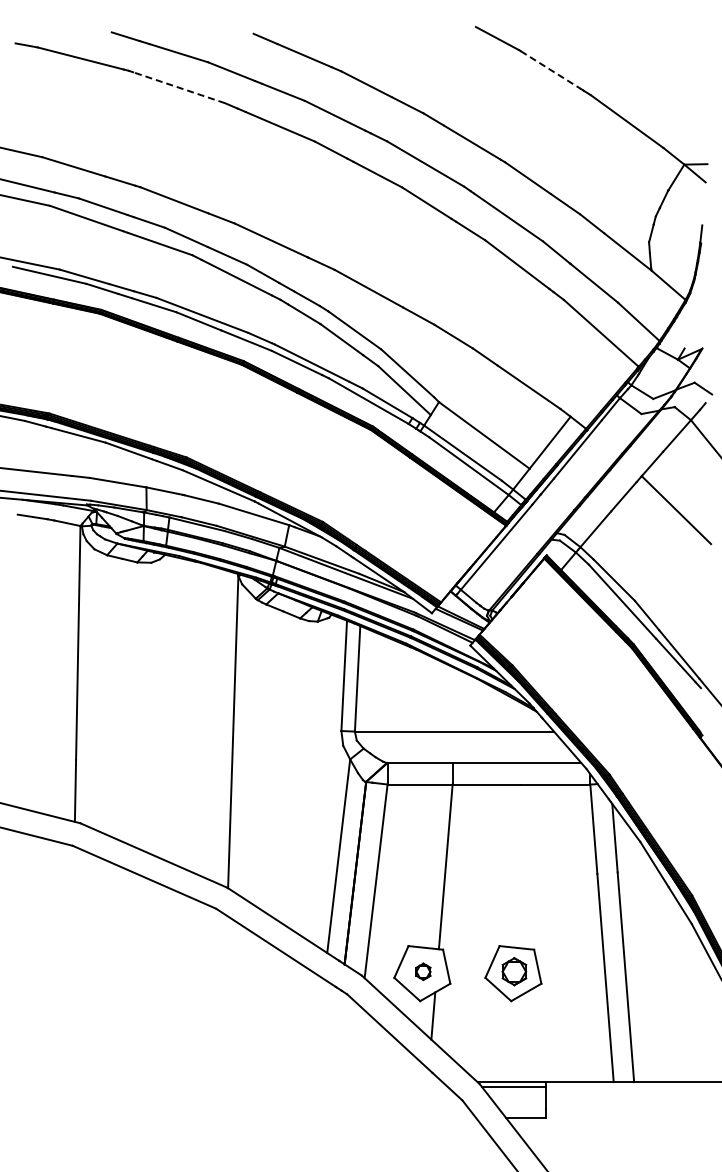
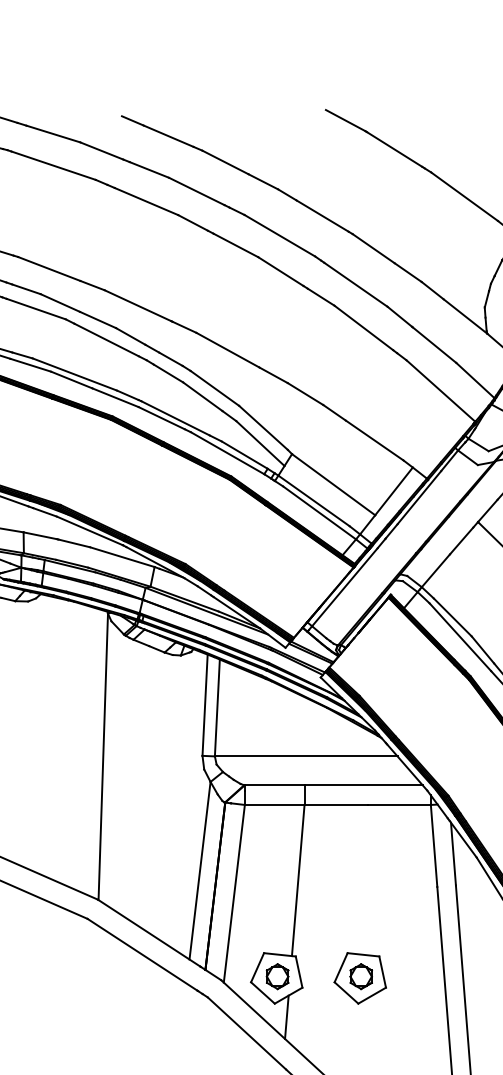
line: (550, 70) -> (394, 149), dashed -> solid
line: (178, 87) -> (53, 165), dashed -> solid
part: (423, 971) -> (277, 976), size x1.67

